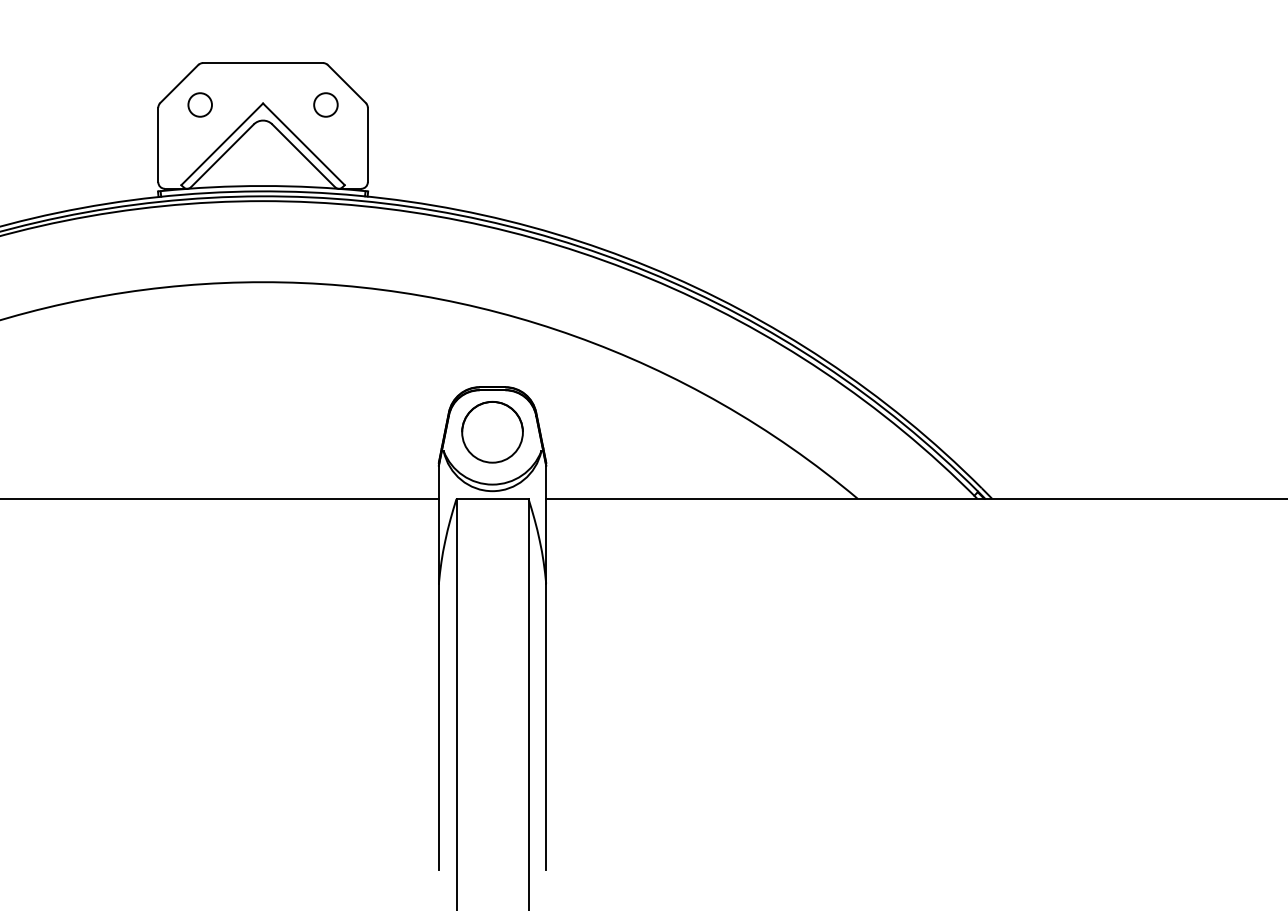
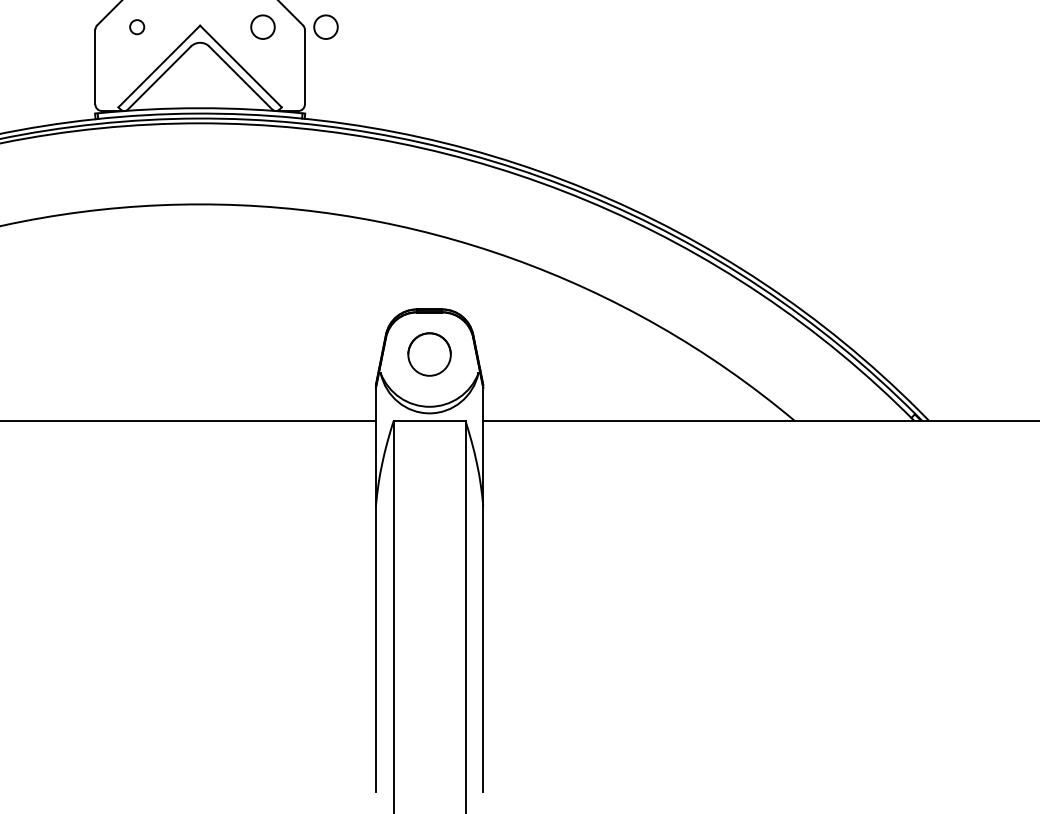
circle: (199, 104) -> (136, 26), size x0.6
circle: (388, 104) -> (325, 26), added
circle: (492, 432) -> (429, 354), size x0.7

